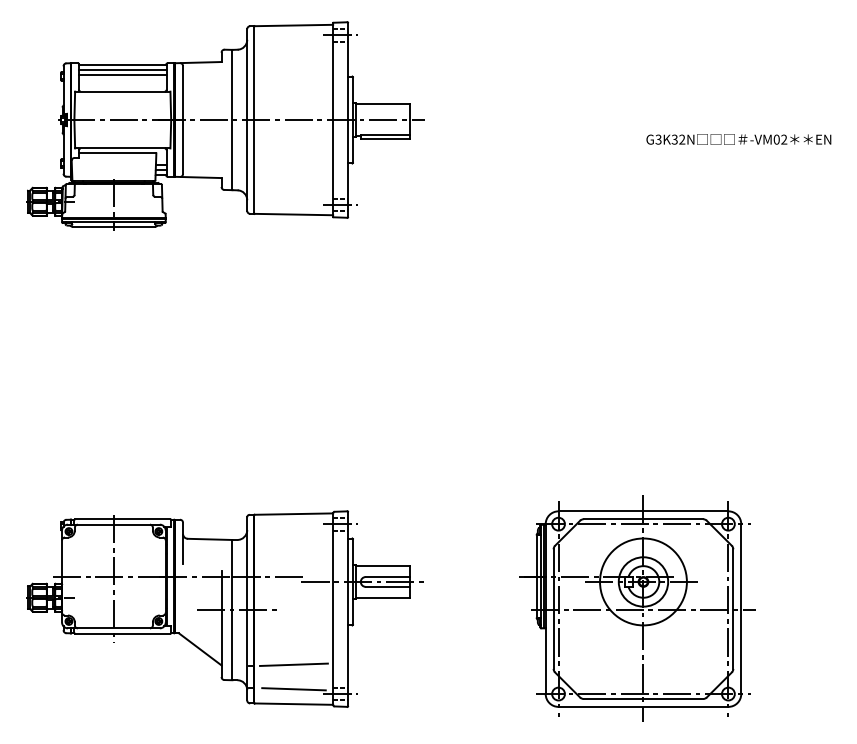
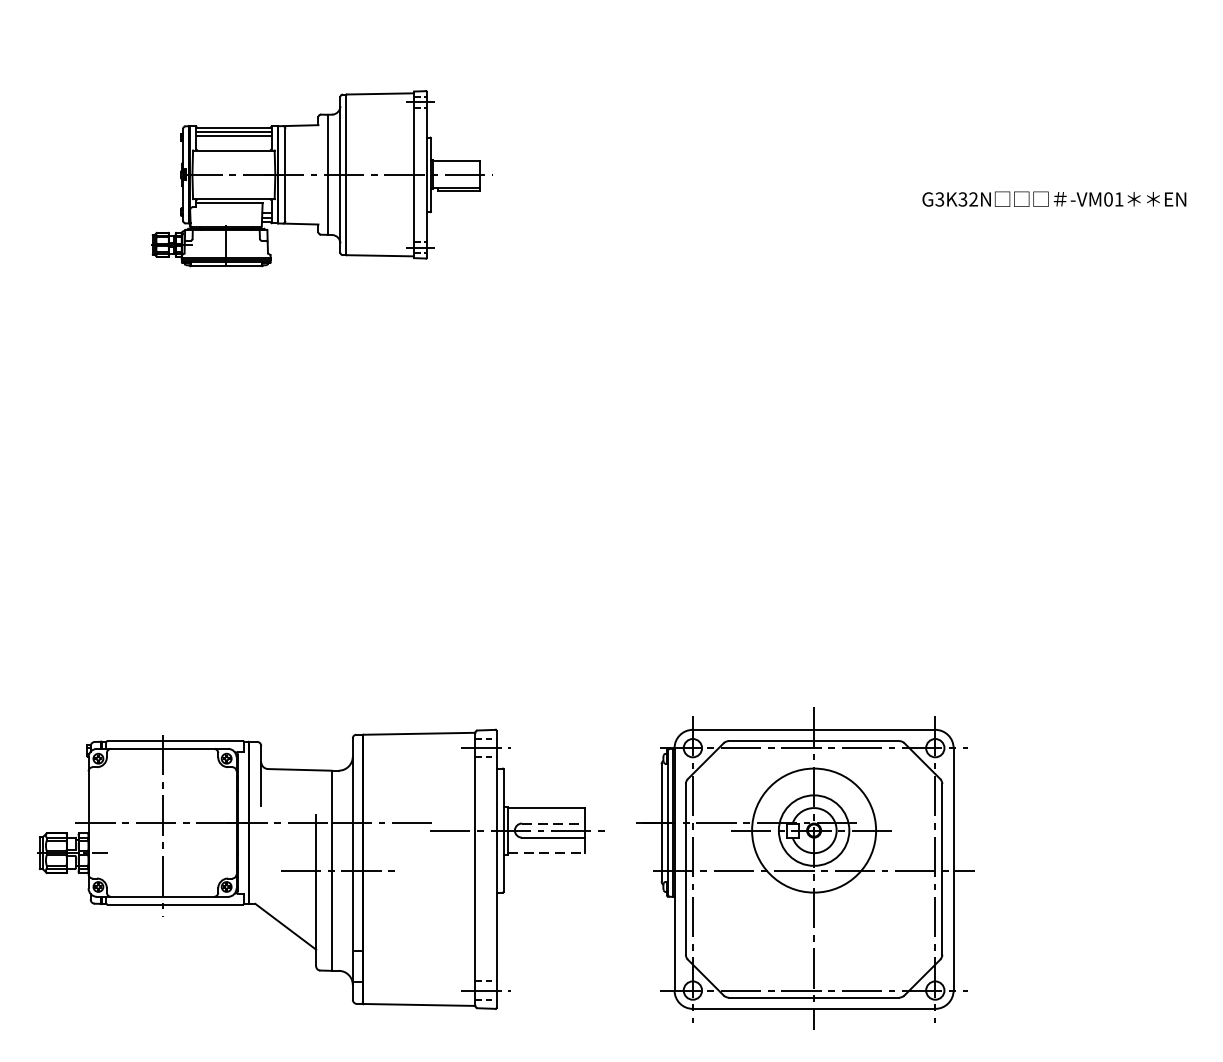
part: (225, 125) -> (321, 179), size x0.6
text: (784, 139) -> (1119, 199), -VM02 -> -VM01
line: (388, 577) -> (554, 824), solid -> dashed
line: (383, 597) -> (547, 852), solid -> dashed
part: (637, 608) -> (805, 868), moved
line: (293, 664) -> (418, 948), removed
line: (293, 689) -> (418, 984), removed

